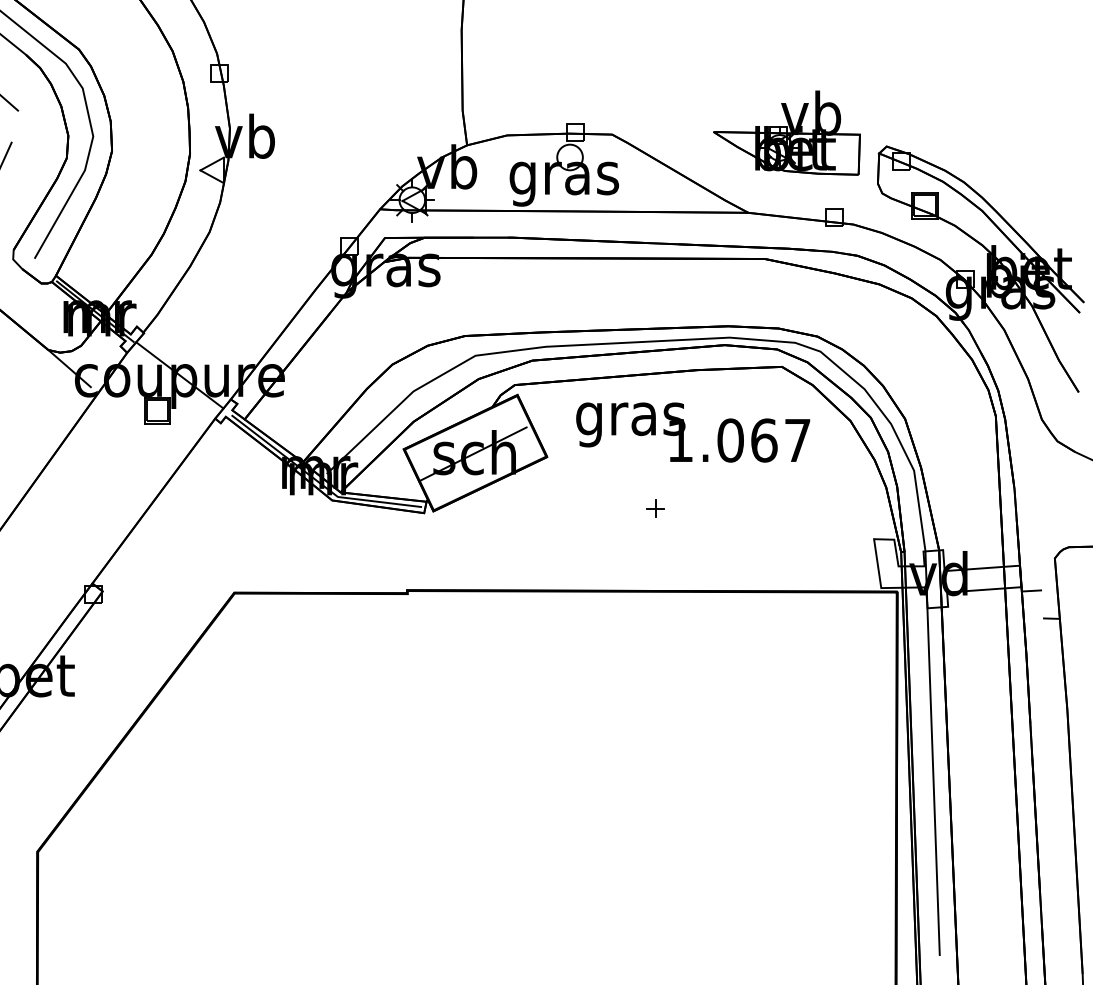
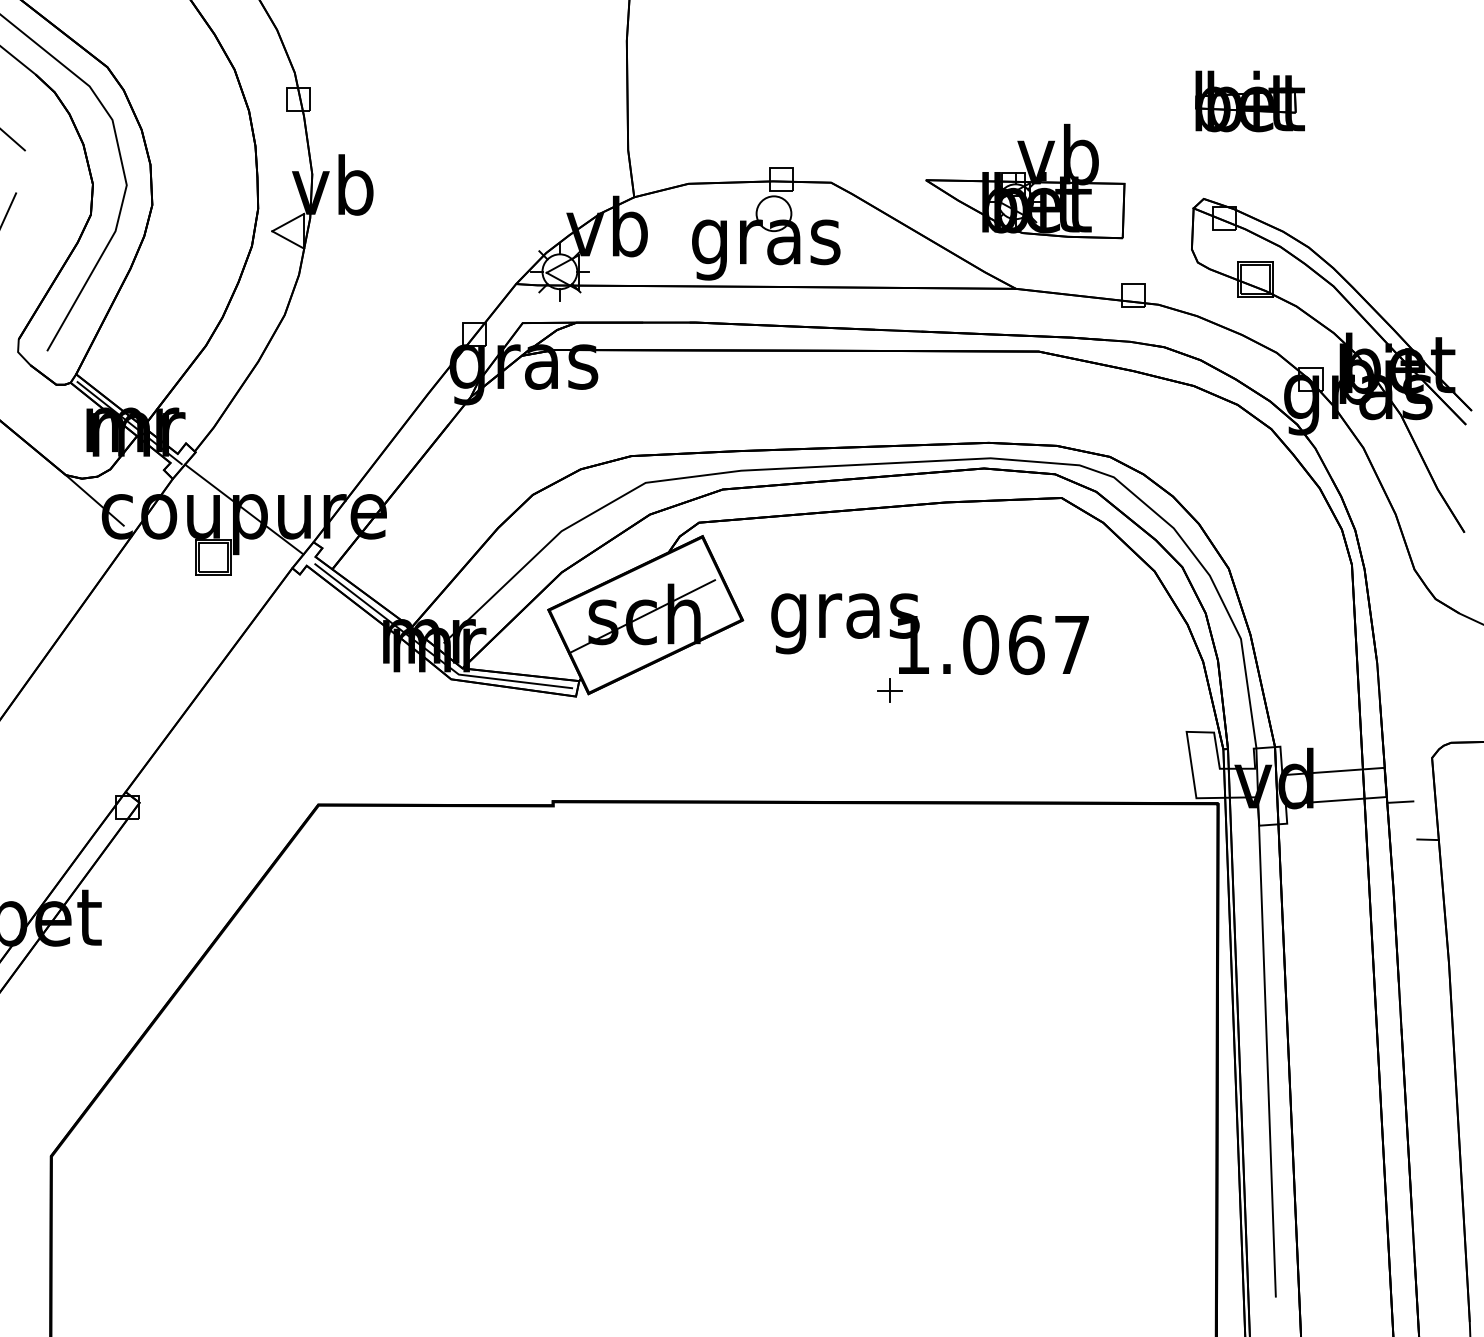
part: (920, 74) -> (1249, 101), added
part: (787, 132) -> (1025, 181), moved
text: (692, 432) -> (929, 633), moved

